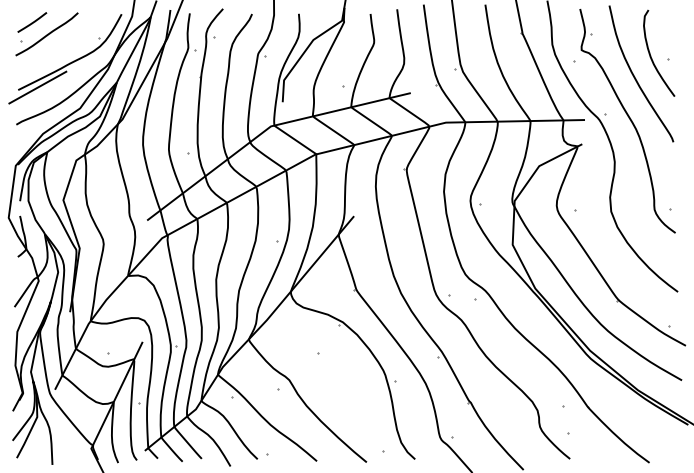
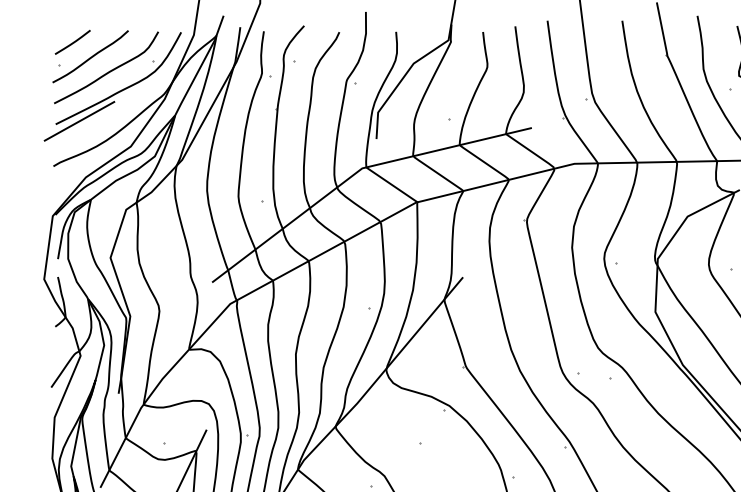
curve: (62, 45) -> (109, 70), added

